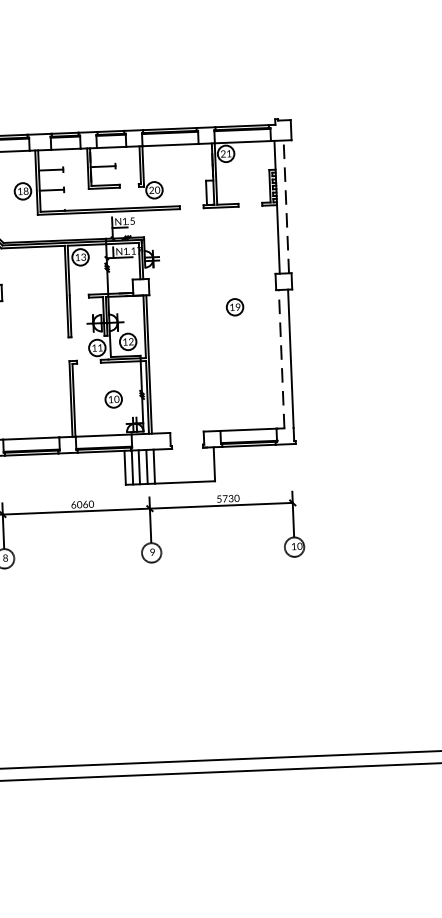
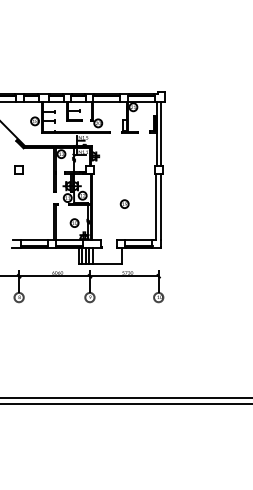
line: (286, 206) -> (161, 133), dashed -> solid
part: (234, 305) -> (124, 203), moved
line: (282, 358) -> (156, 206), dashed -> solid

